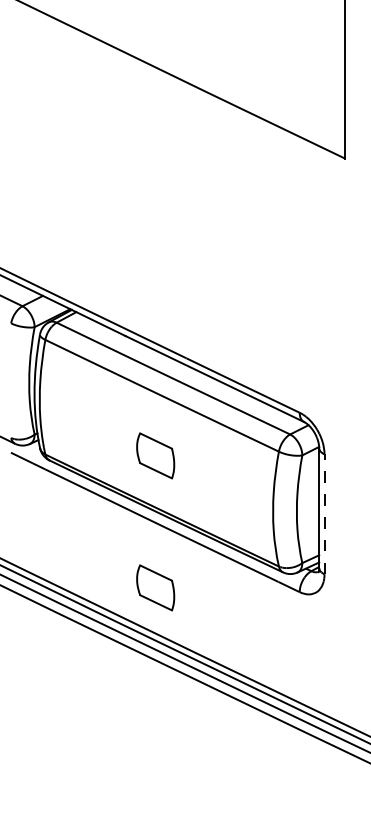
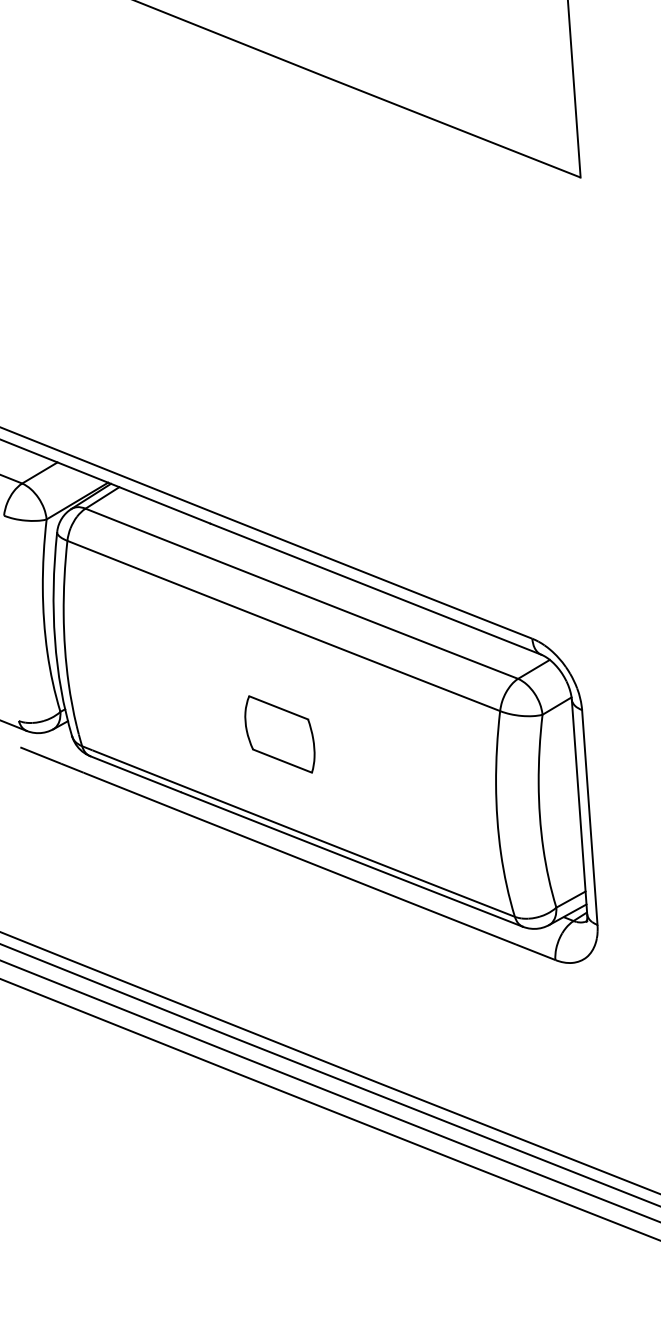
line: (324, 514) -> (589, 817), dashed -> solid
part: (155, 587) -> (296, 970), removed

